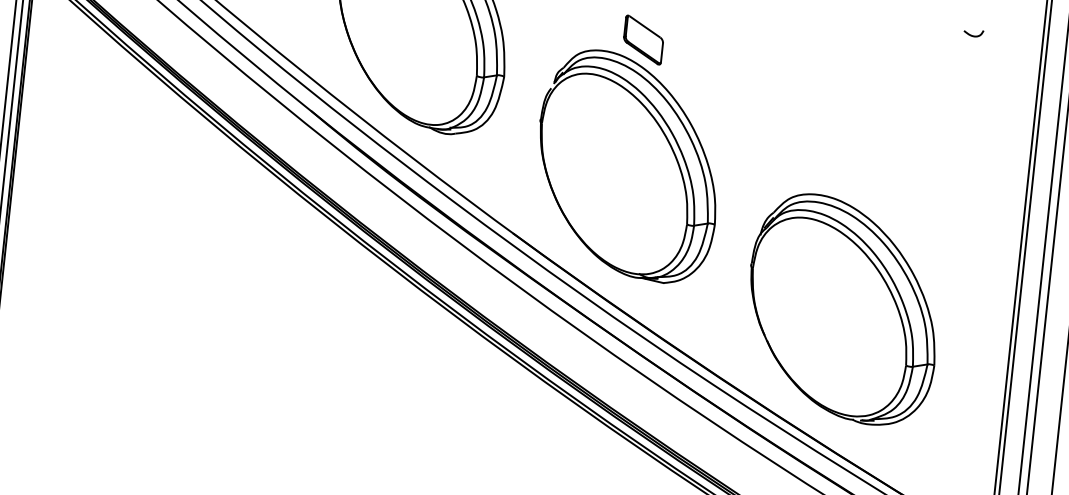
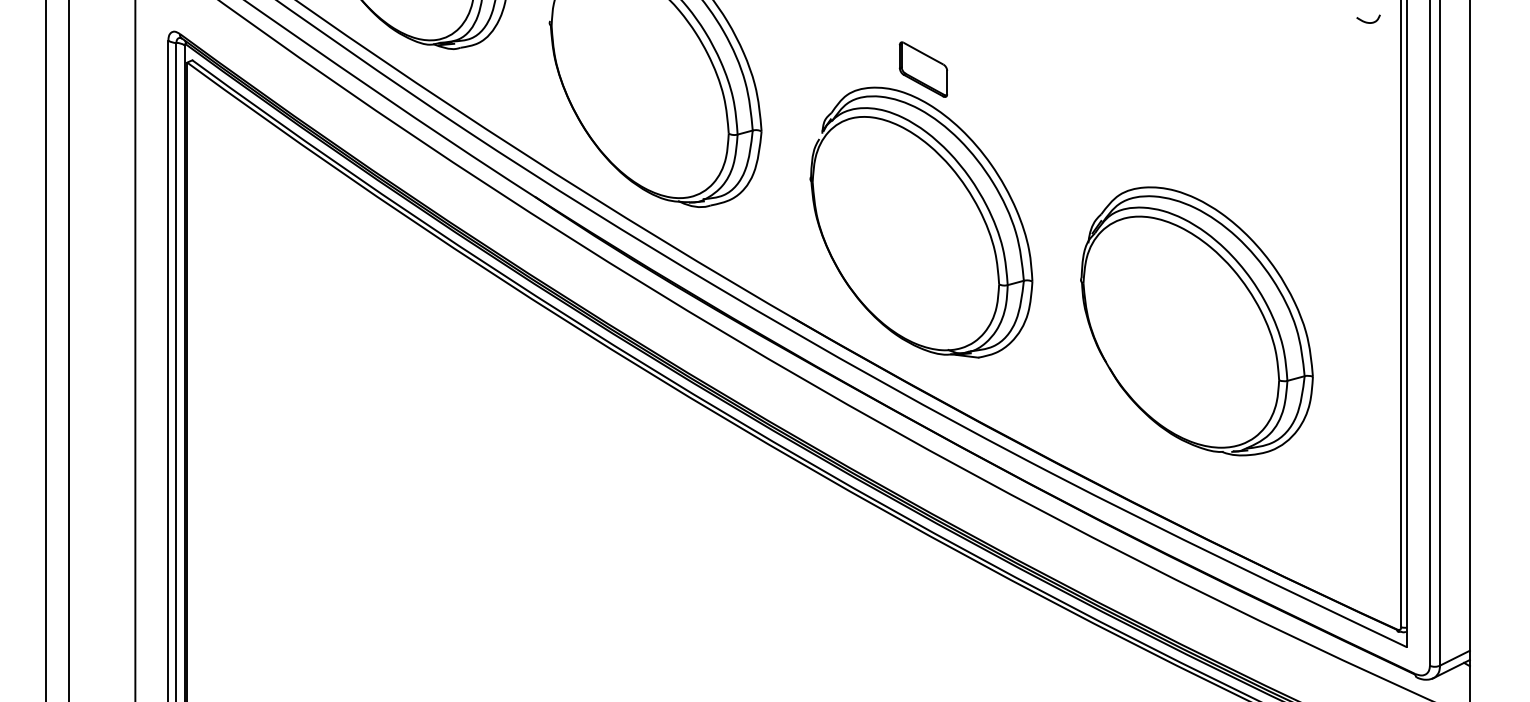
curve: (972, 35) -> (1367, 21), moved
part: (842, 309) -> (1196, 321), moved

